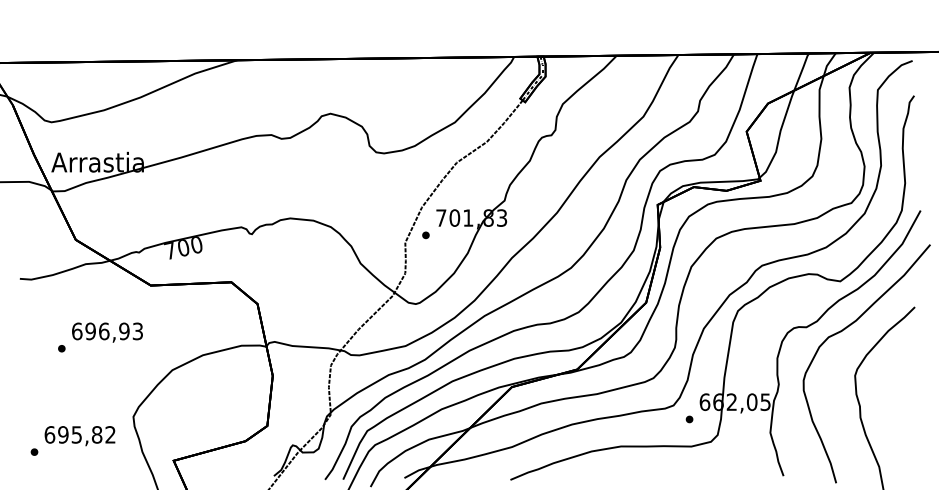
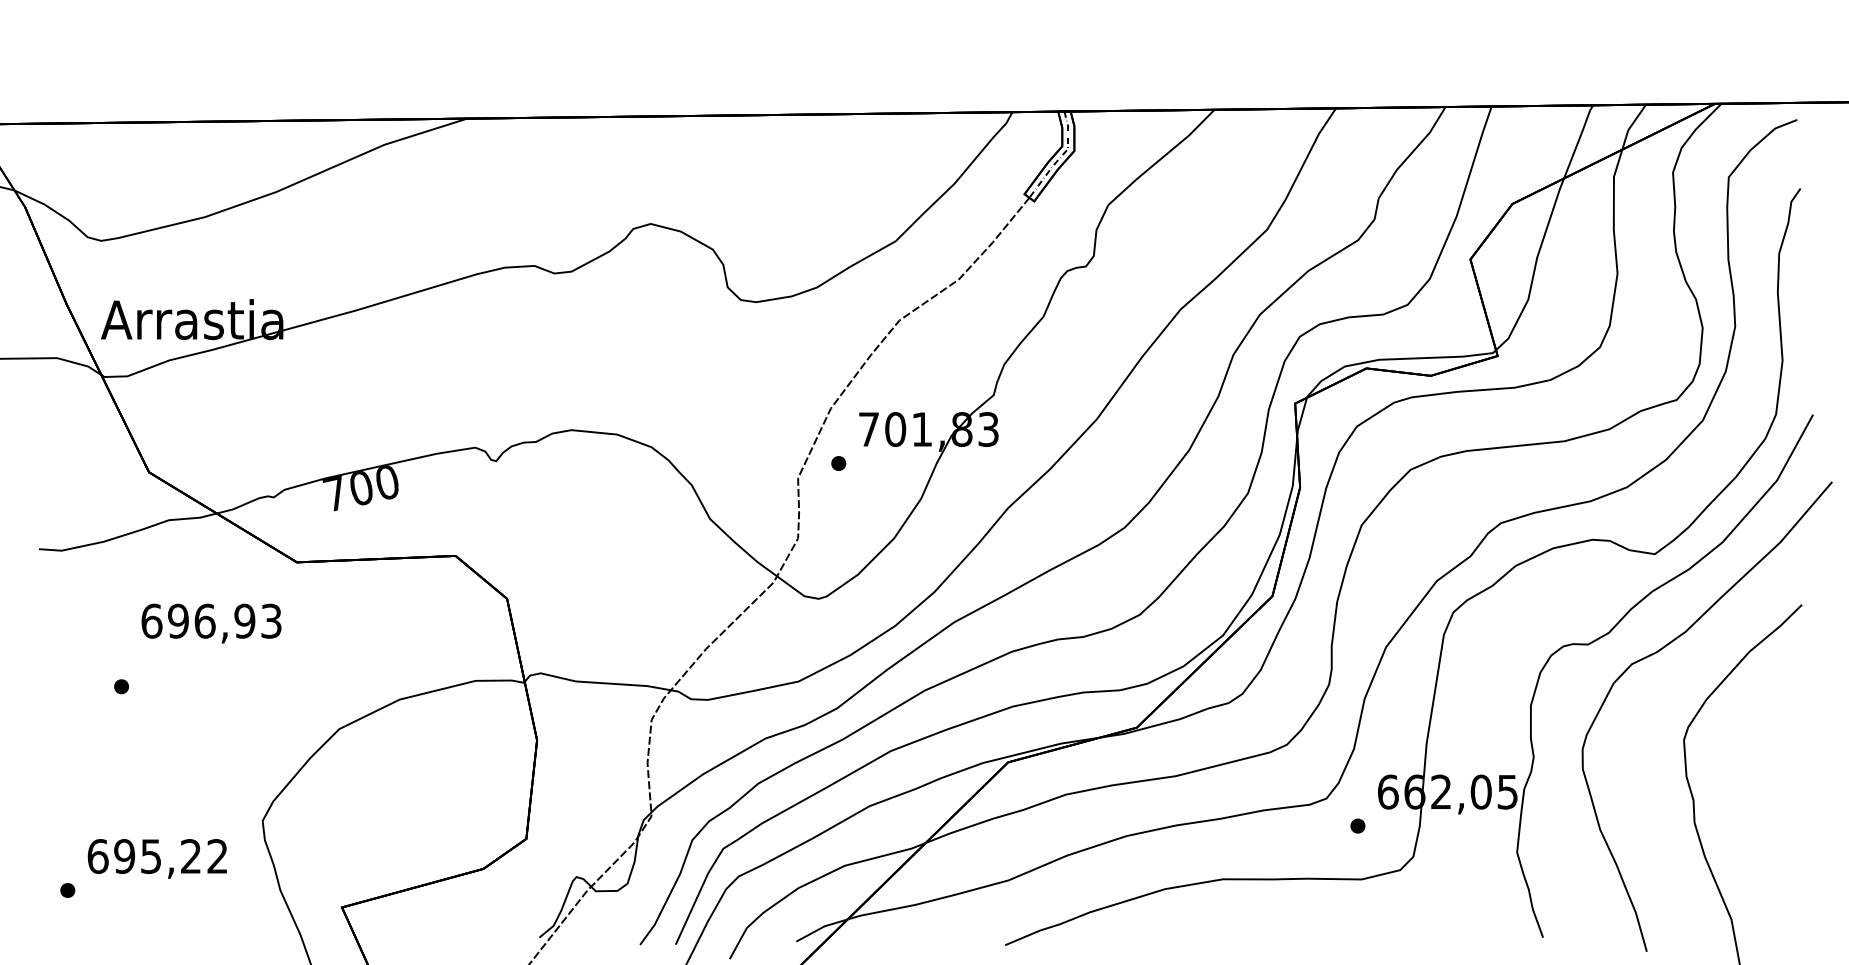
text: (107, 332) -> (211, 623), moved
text: (96, 434) -> (189, 855), 695,82 -> 695,22

